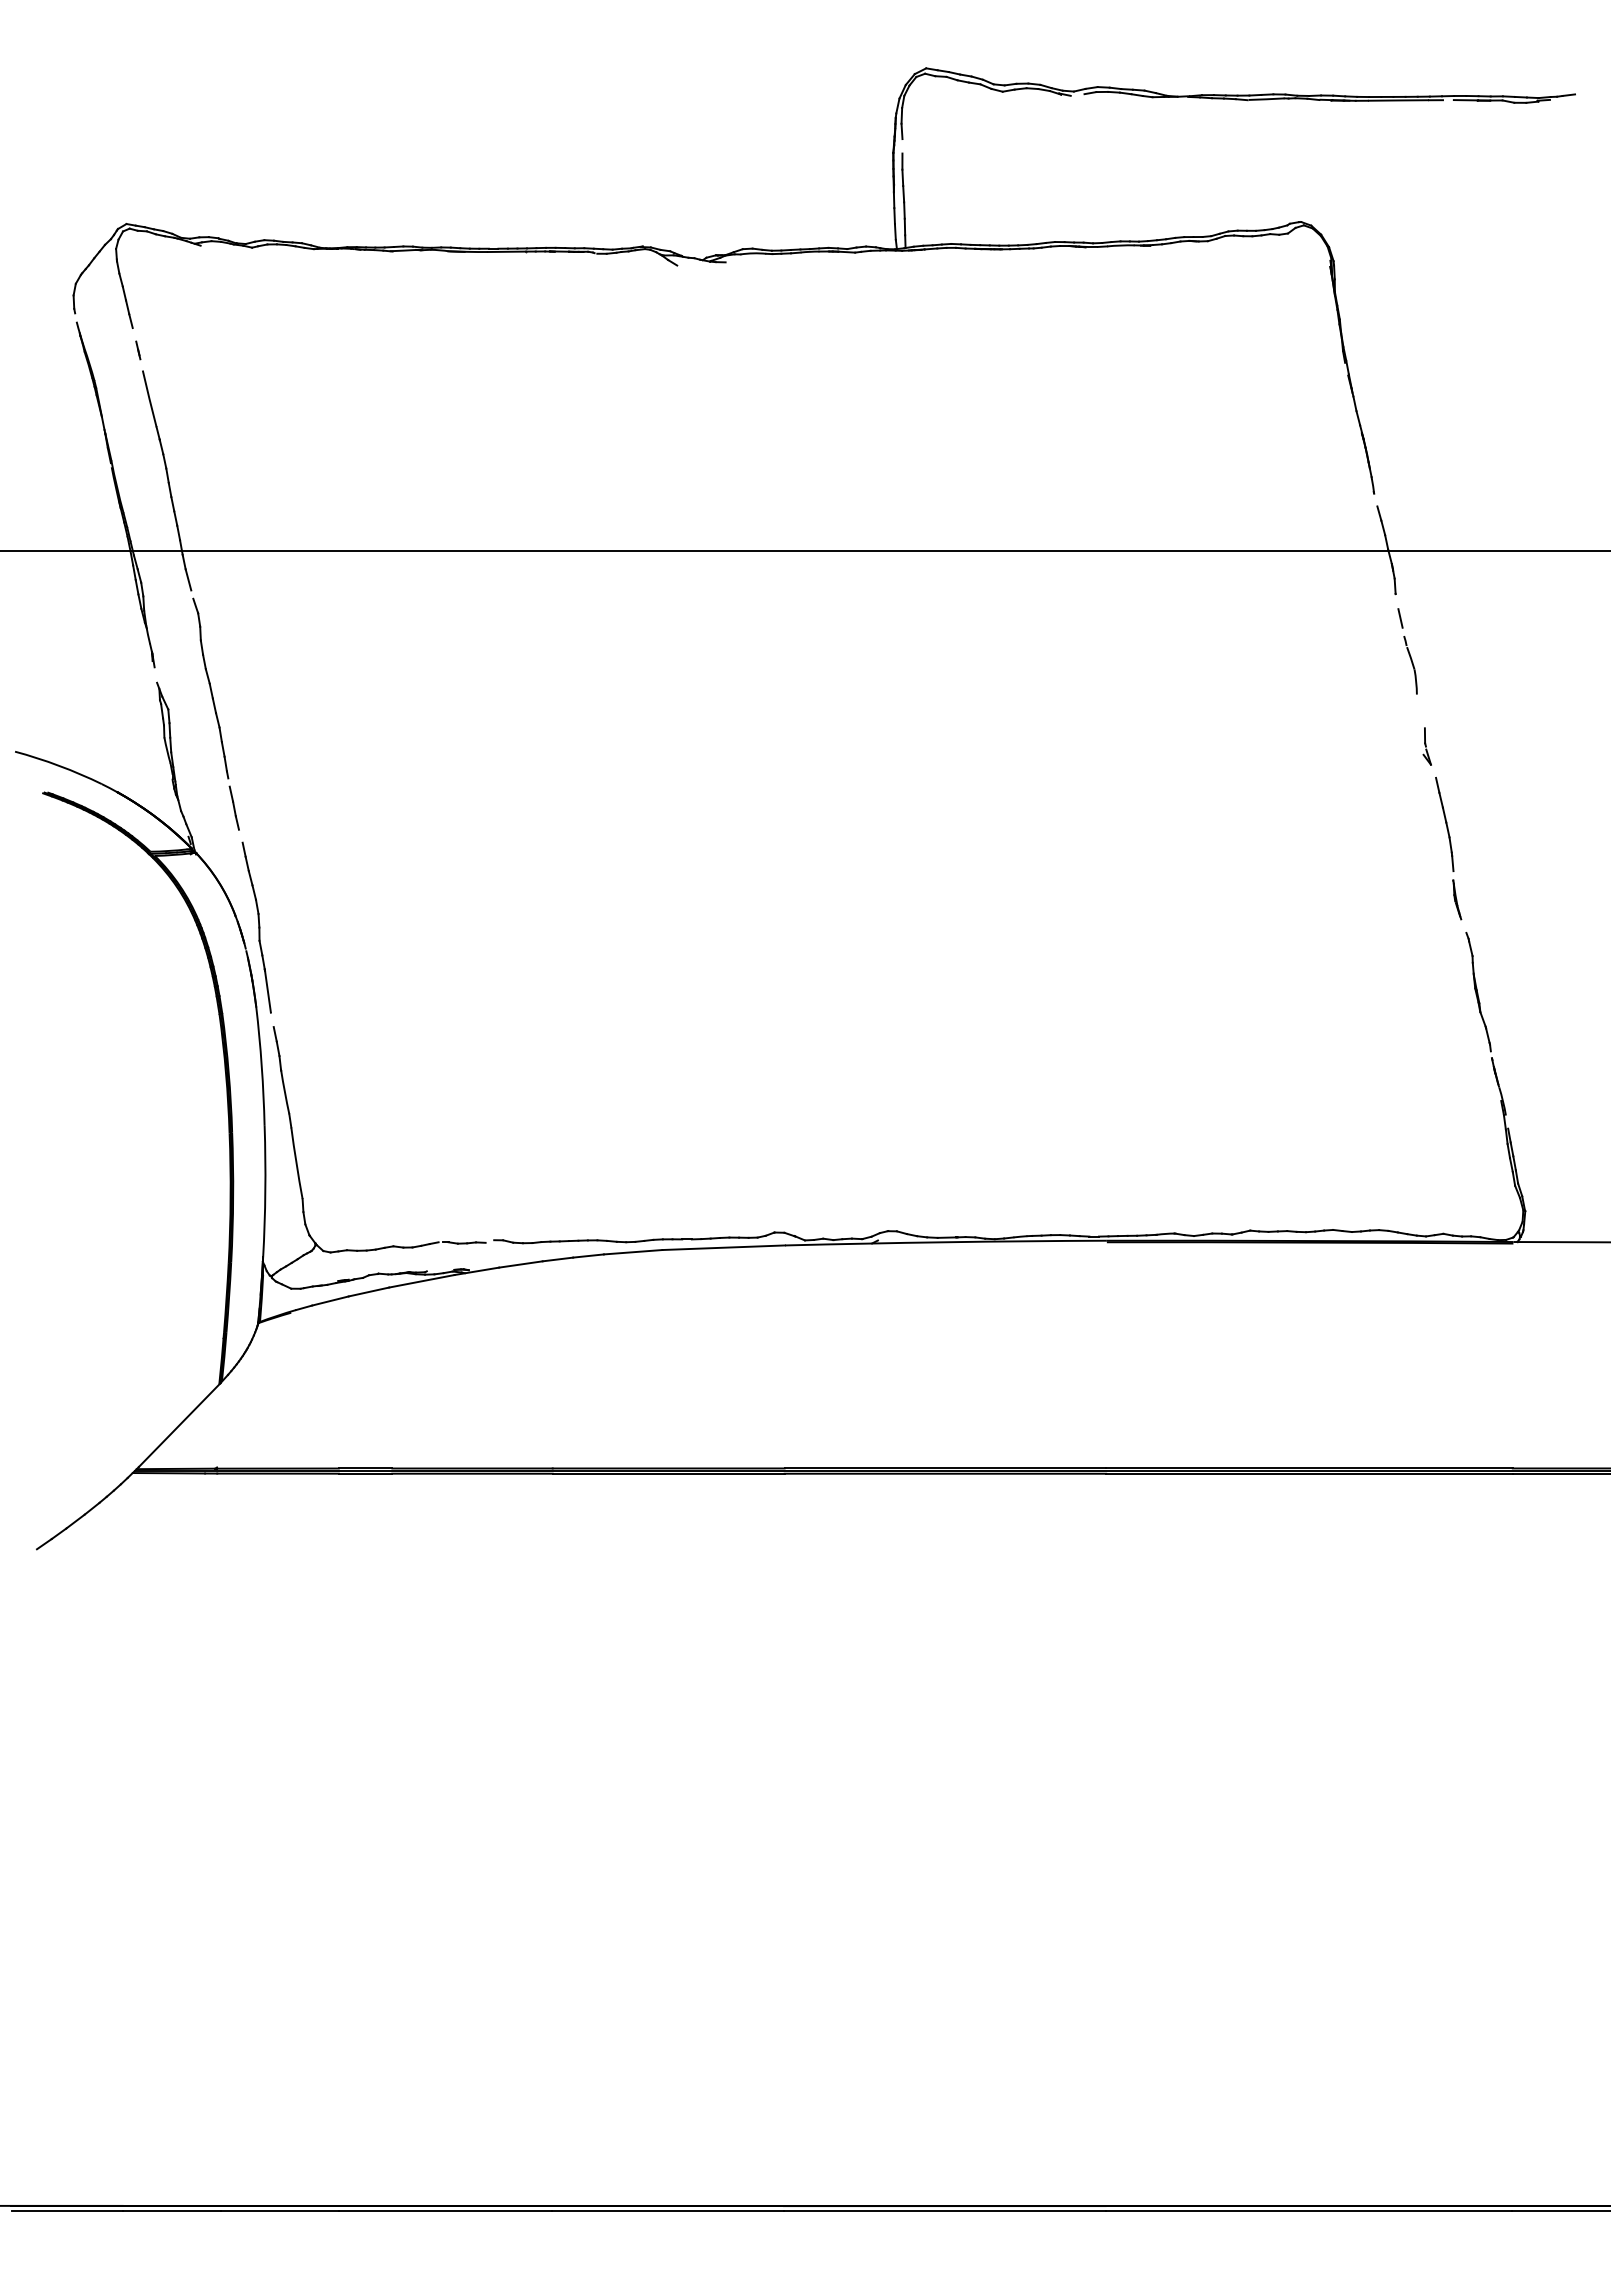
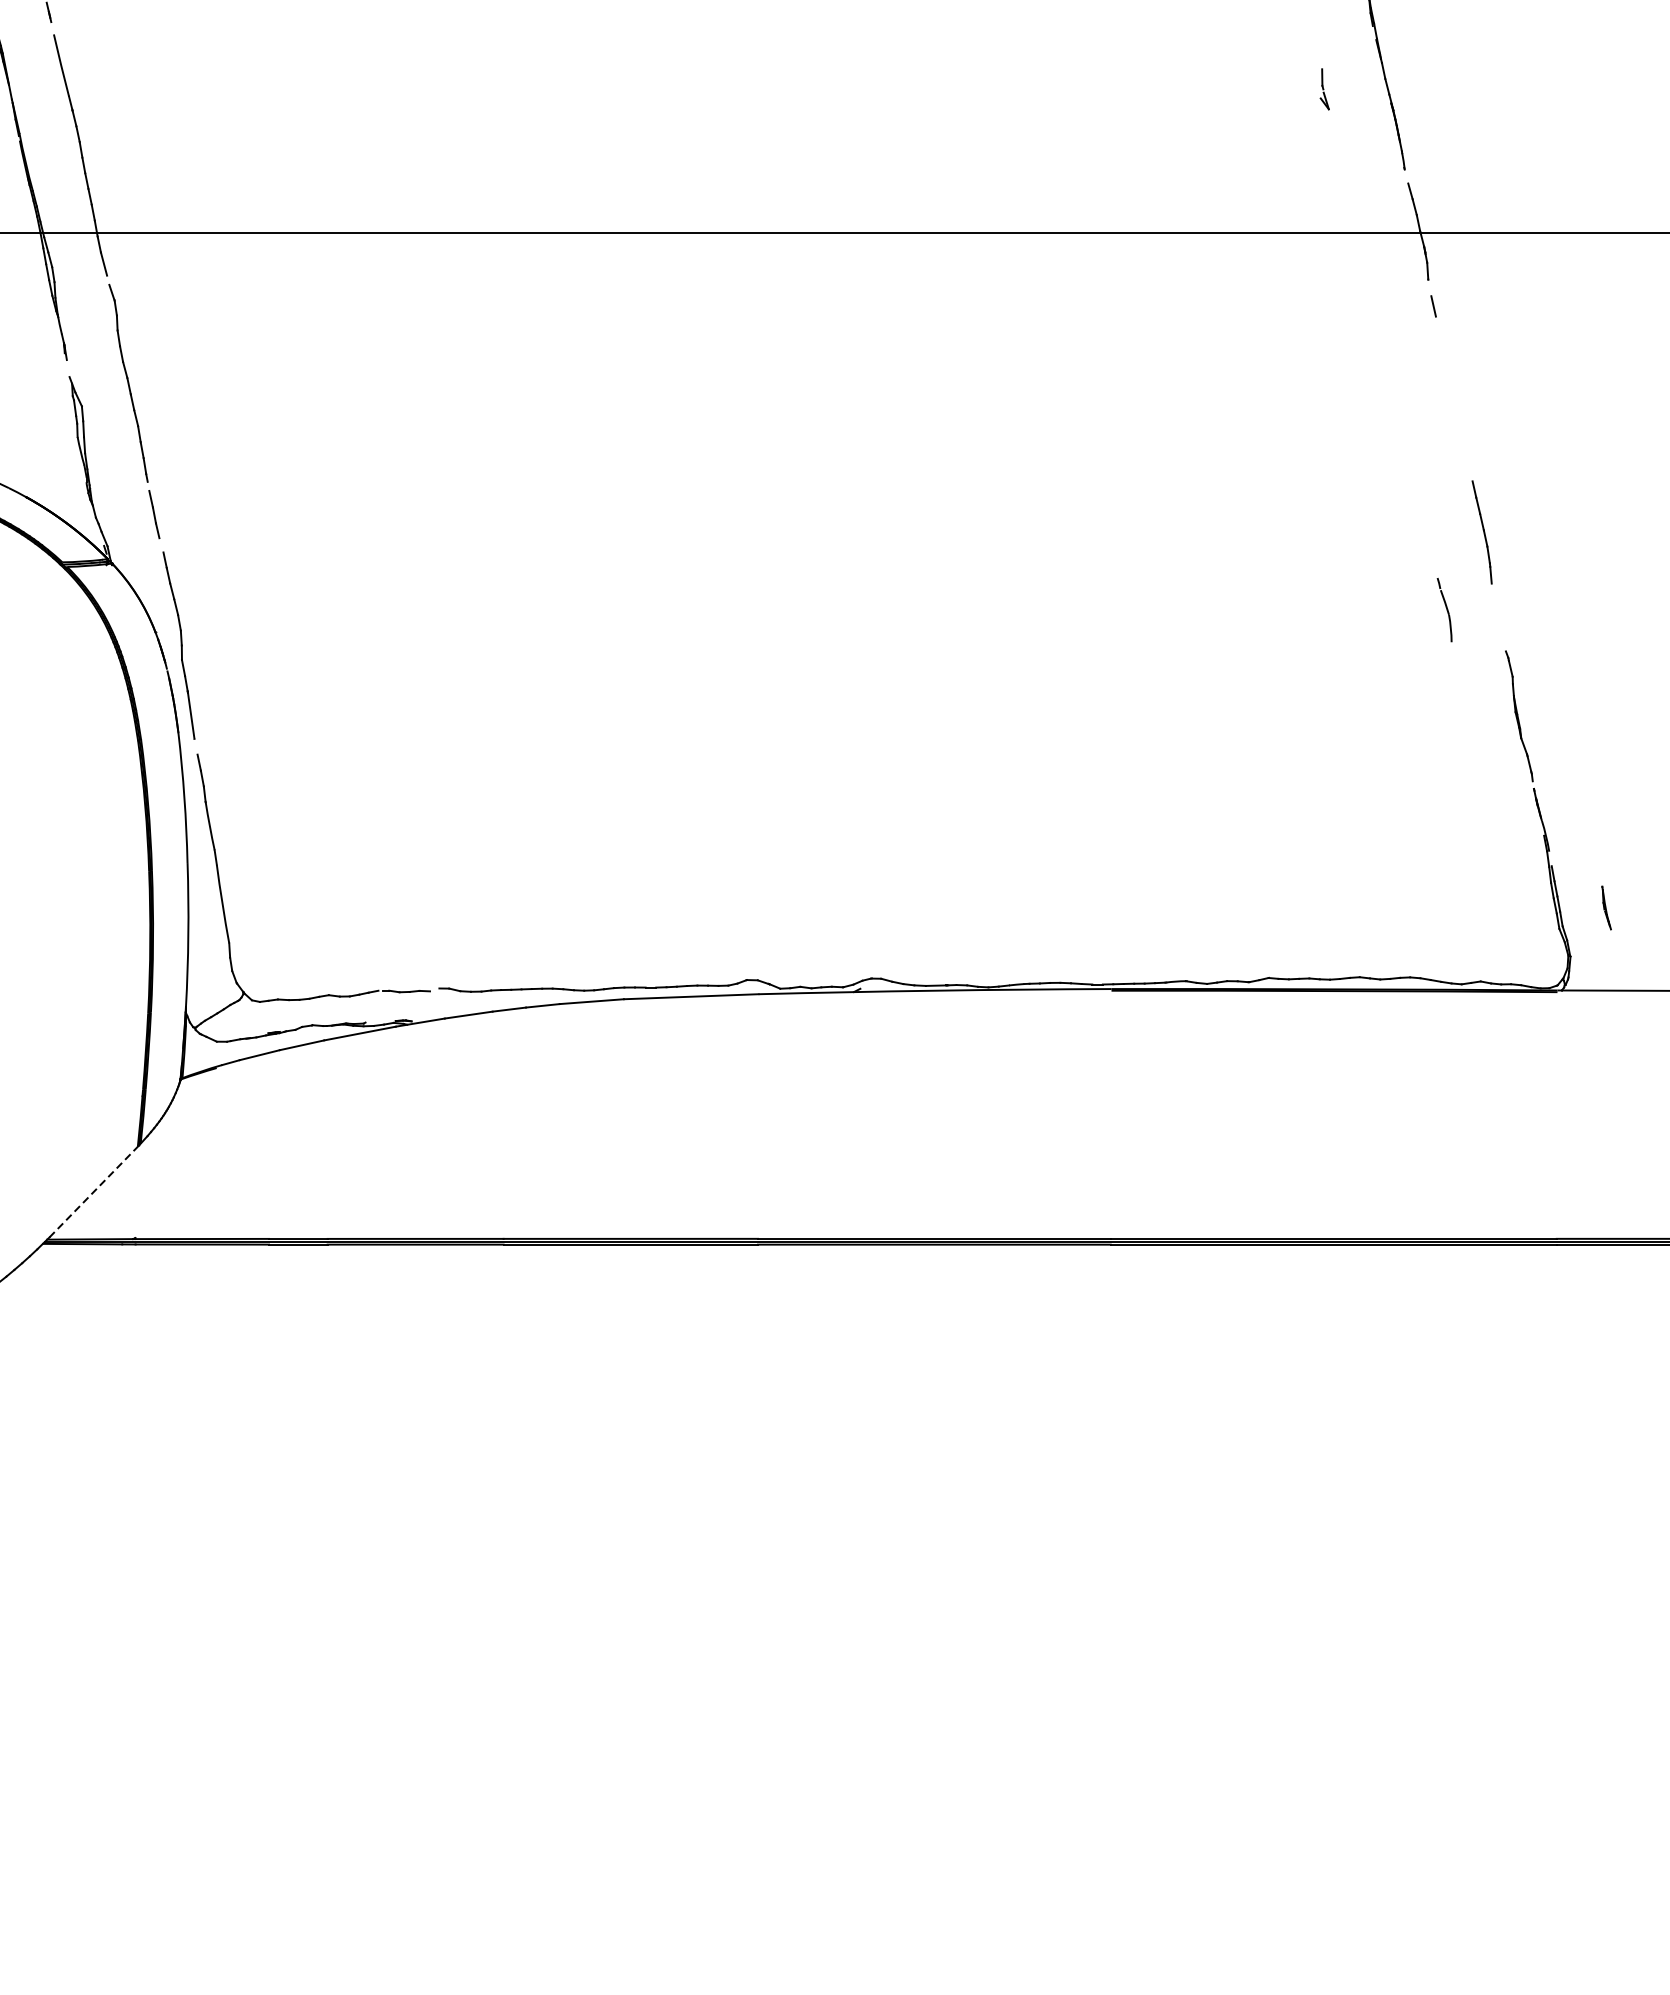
part: (1410, 665) -> (1444, 610), moved
part: (1426, 746) -> (1323, 89), moved
part: (1457, 899) -> (1606, 907), moved
line: (179, 1425) -> (94, 1191), solid -> dashed

